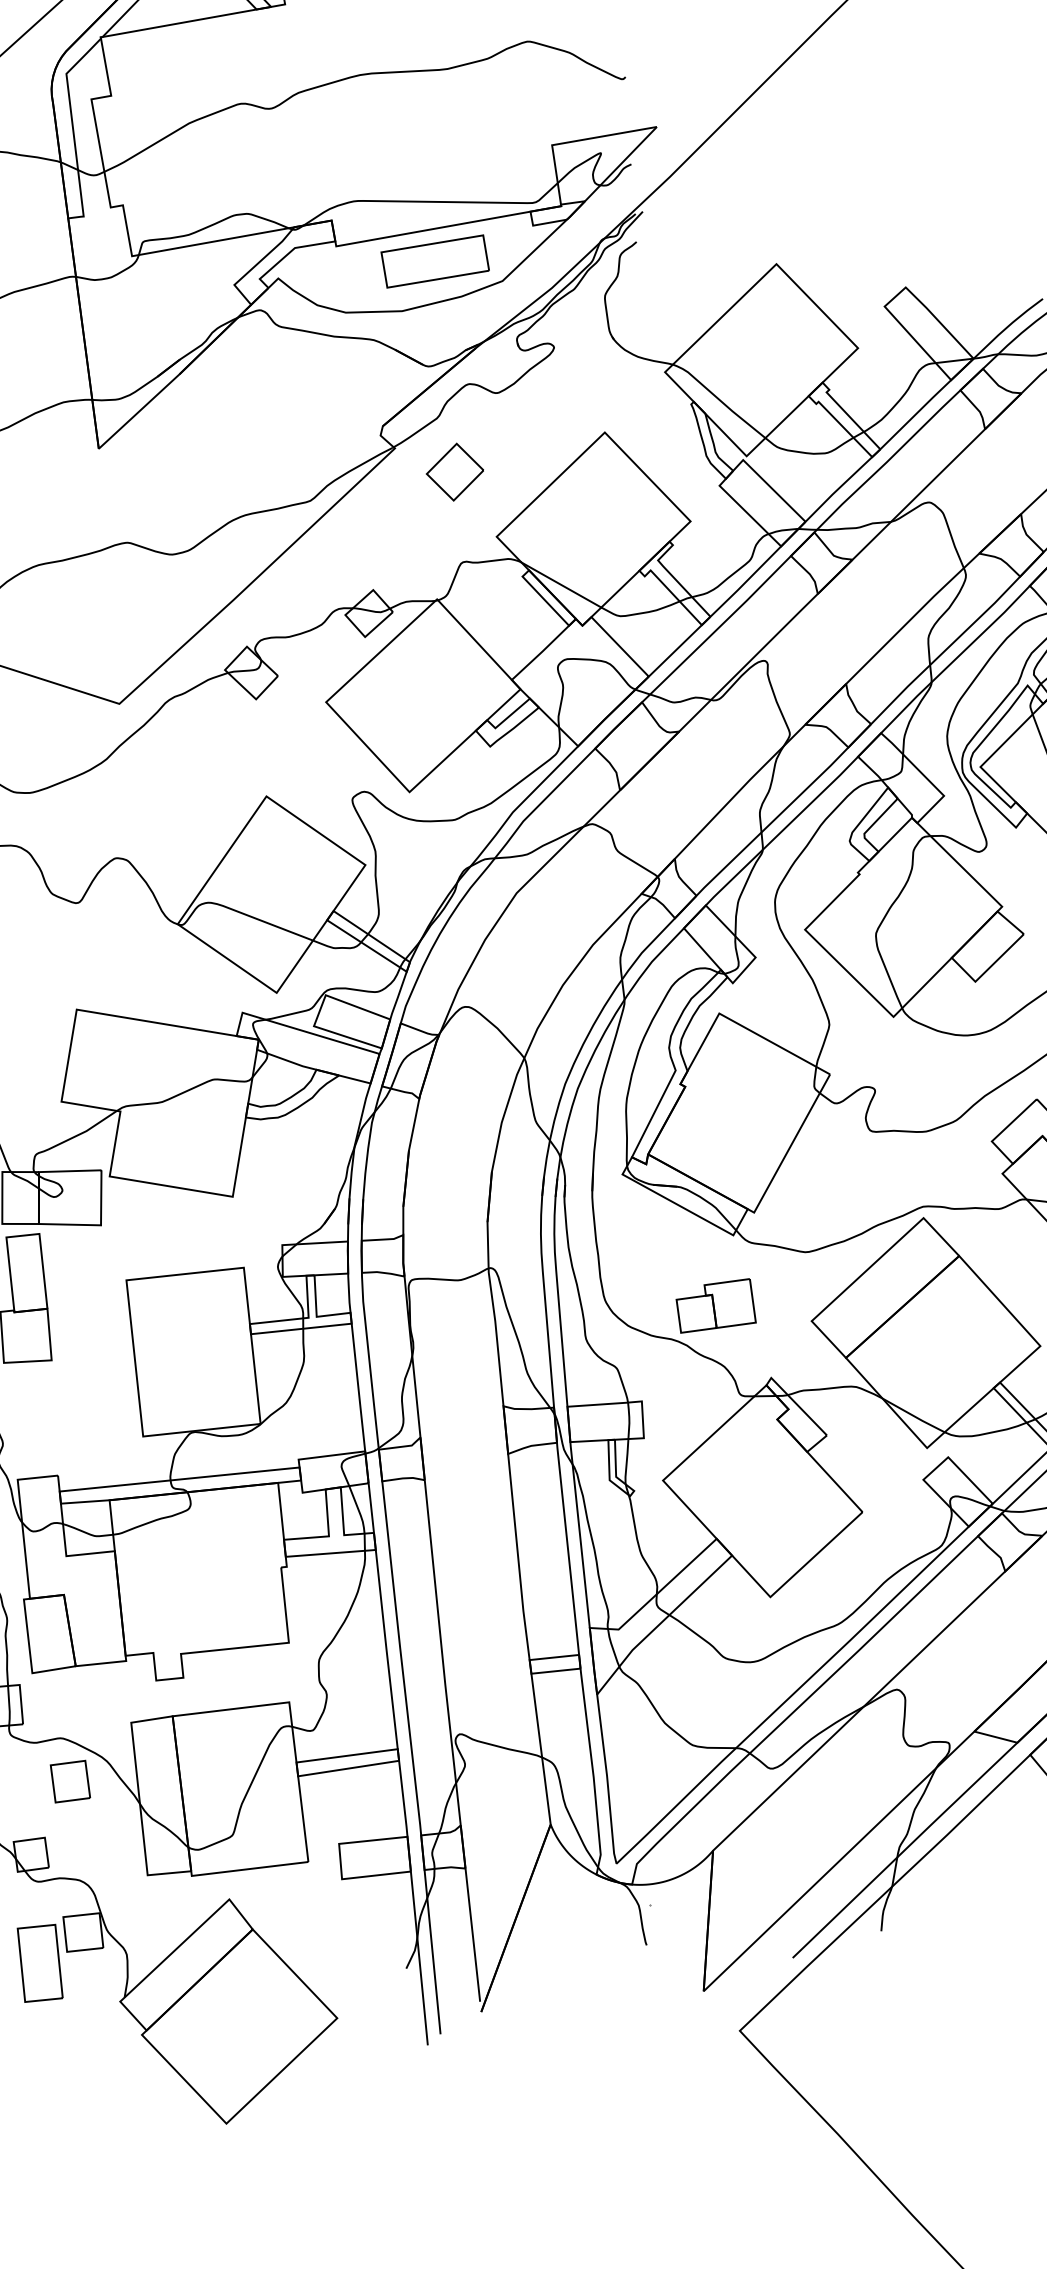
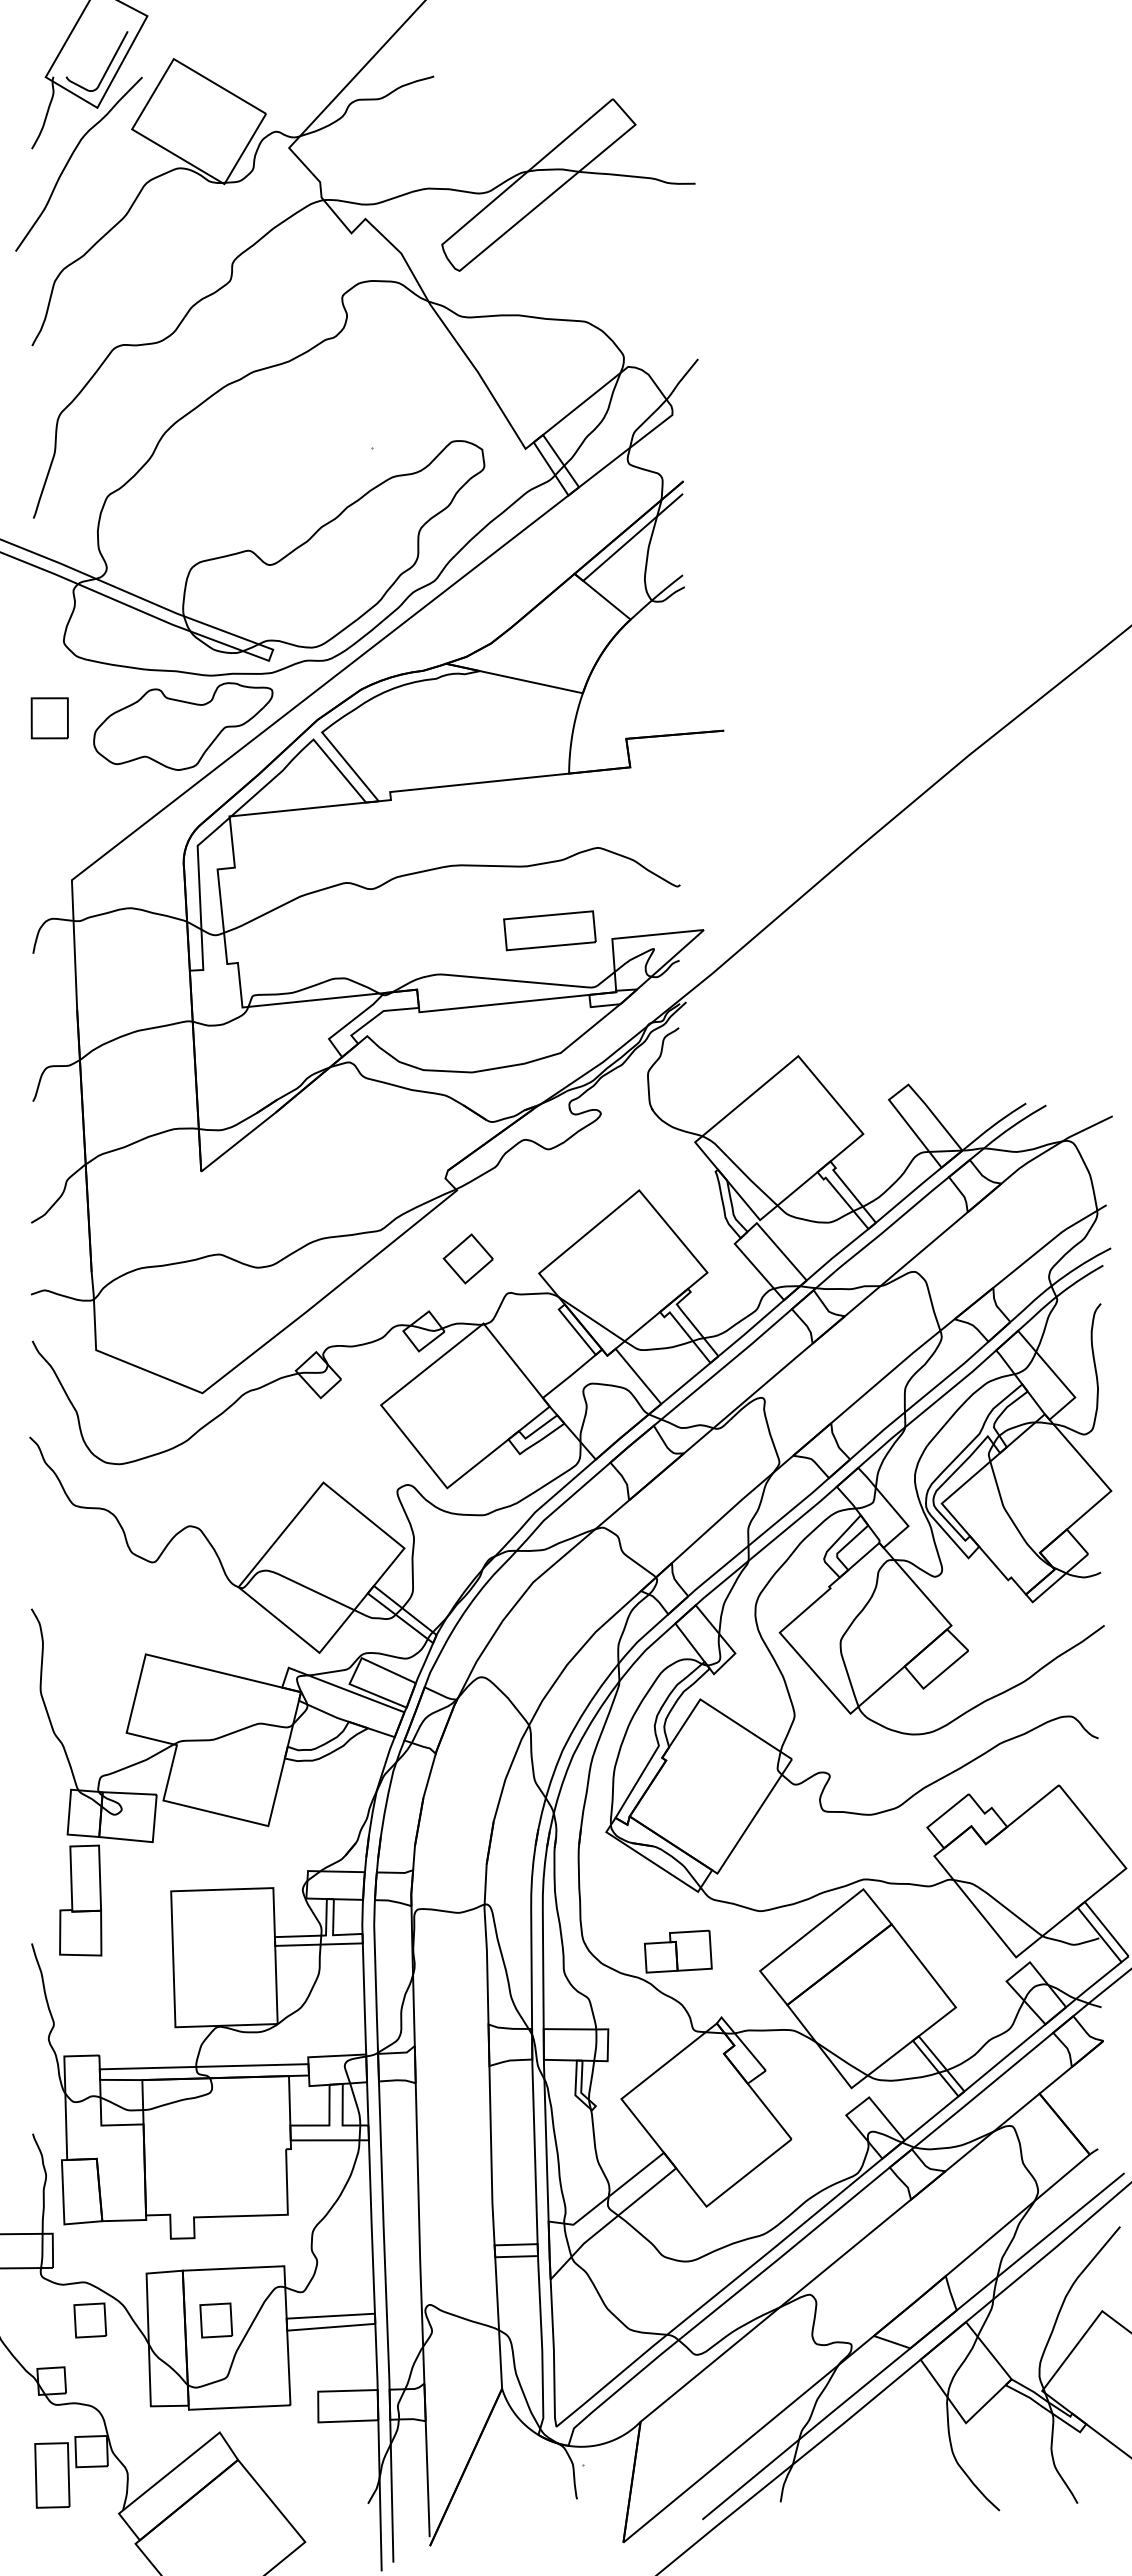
part: (434, 261) -> (549, 930), moved
part: (454, 471) -> (467, 1258), moved
part: (215, 1770) -> (216, 2320), added

